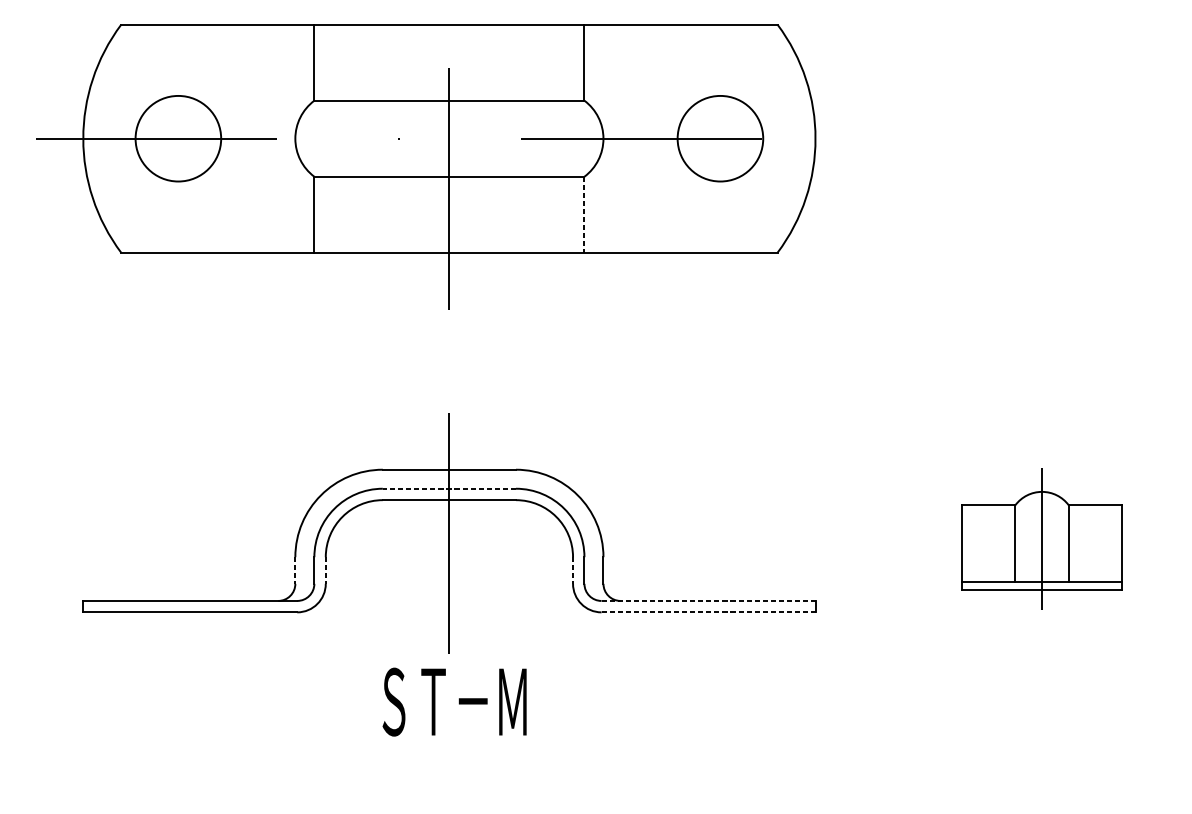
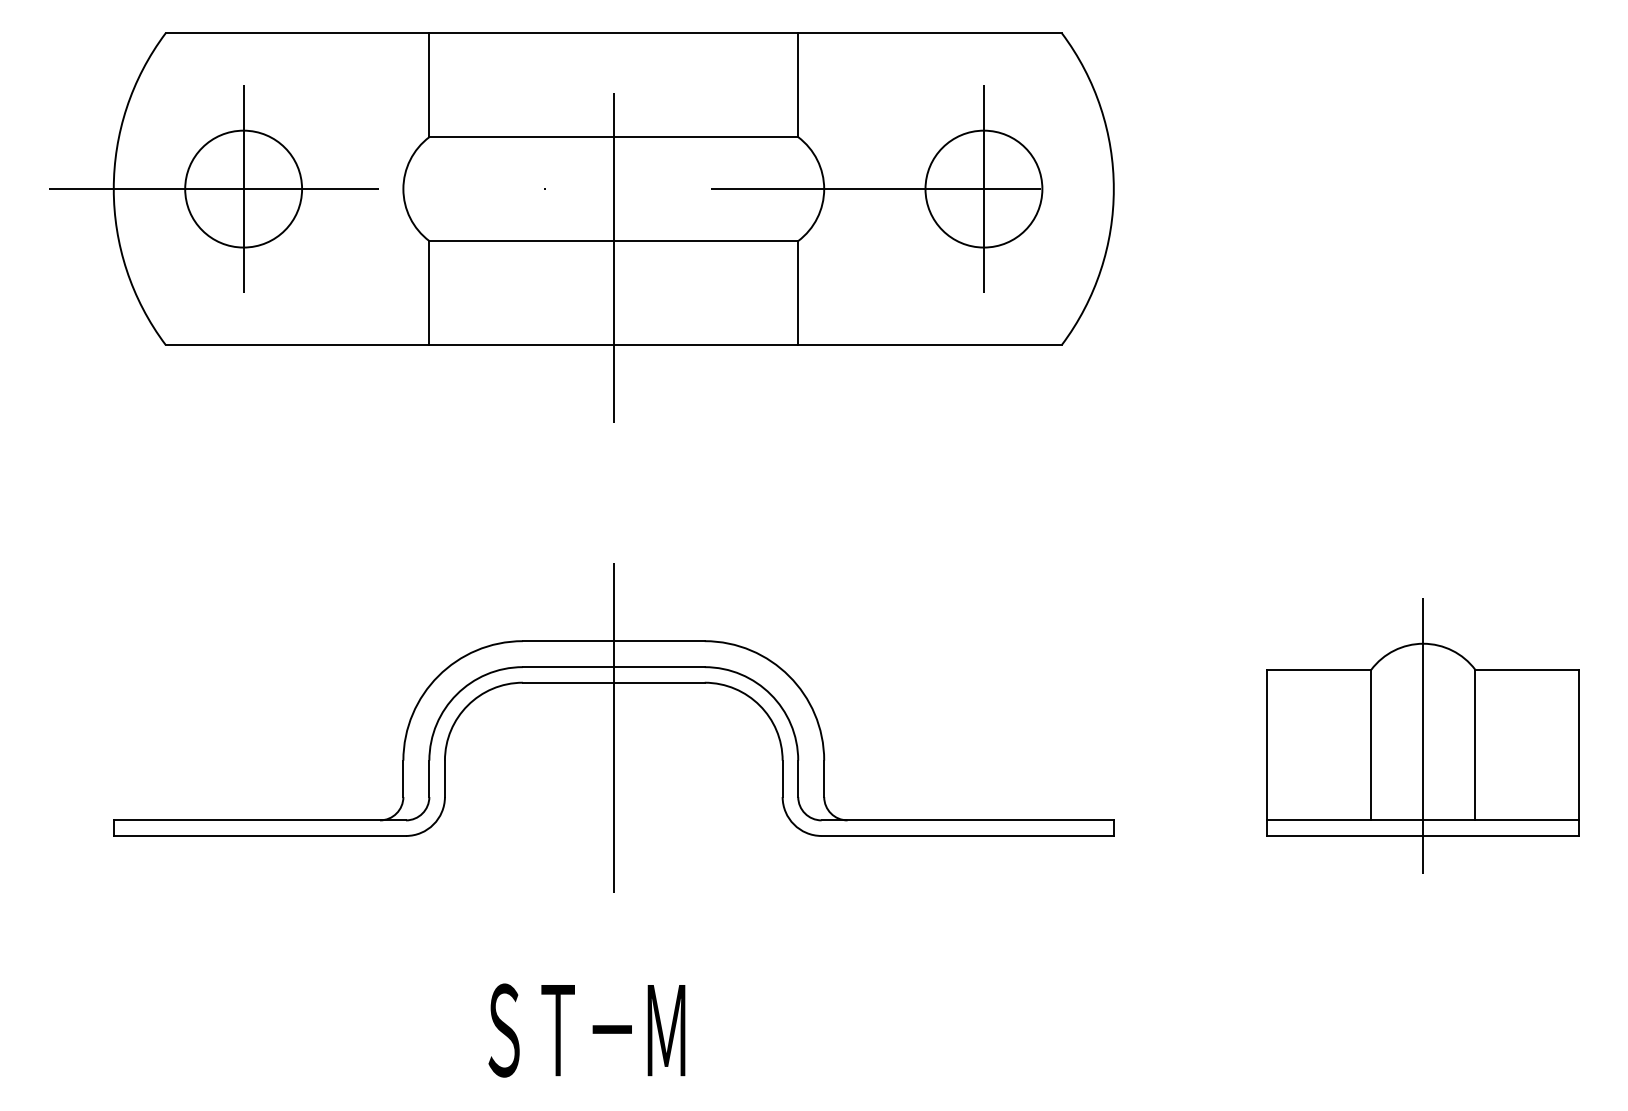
line: (178, 139) -> (243, 189), added
line: (720, 139) -> (983, 189), added
line: (584, 215) -> (798, 293), dashed -> solid
line: (449, 489) -> (613, 667), dashed -> solid
part: (1041, 538) -> (1422, 735), size x1.43
line: (295, 571) -> (403, 779), dashed -> solid
line: (325, 571) -> (444, 779), dashed -> solid
line: (572, 571) -> (782, 779), dashed -> solid
line: (709, 601) -> (968, 820), dashed -> solid
line: (709, 612) -> (968, 835), dashed -> solid
text: (454, 702) -> (586, 1030), moved

